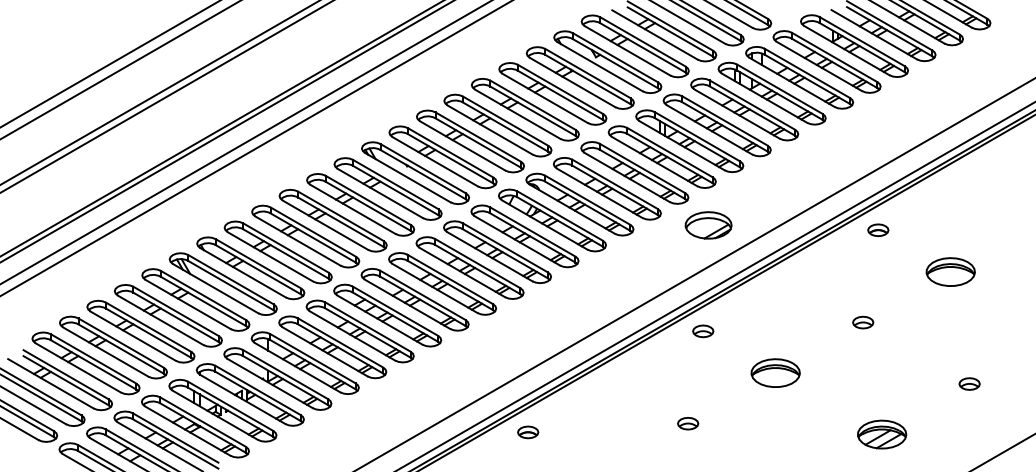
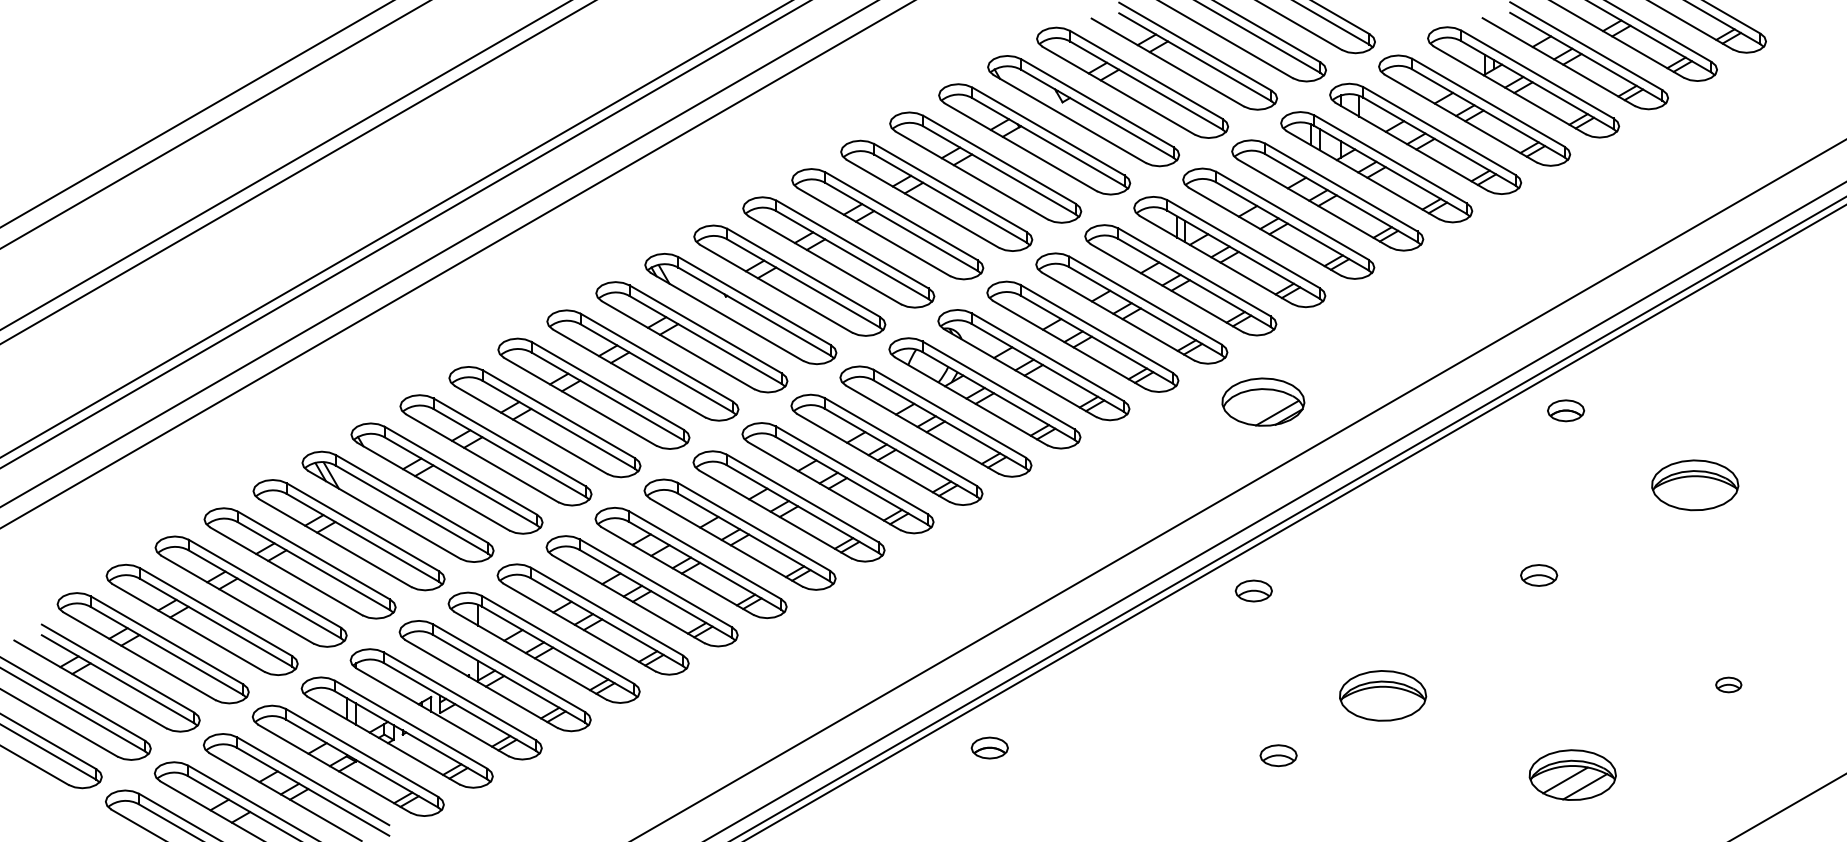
part: (775, 372) -> (1382, 694), moved
part: (969, 383) -> (1728, 684), size x0.7
part: (688, 423) -> (1279, 755), moved
part: (528, 432) -> (990, 748), moved

